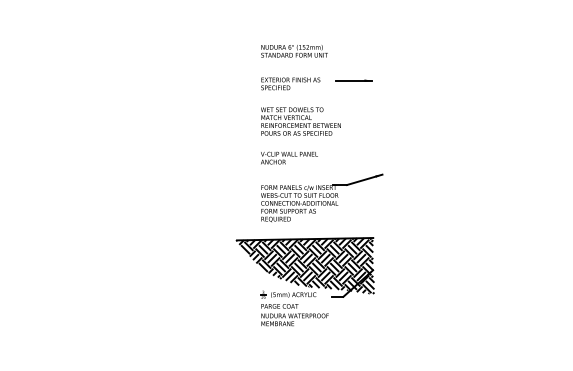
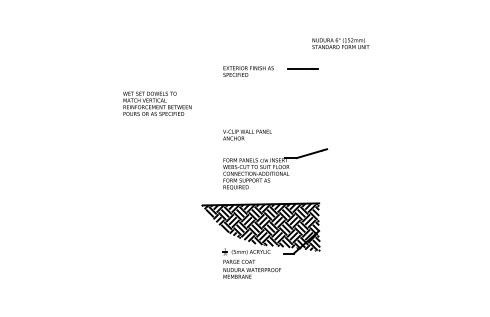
text: (294, 51) -> (340, 43), moved
text: (301, 121) -> (157, 103), moved

